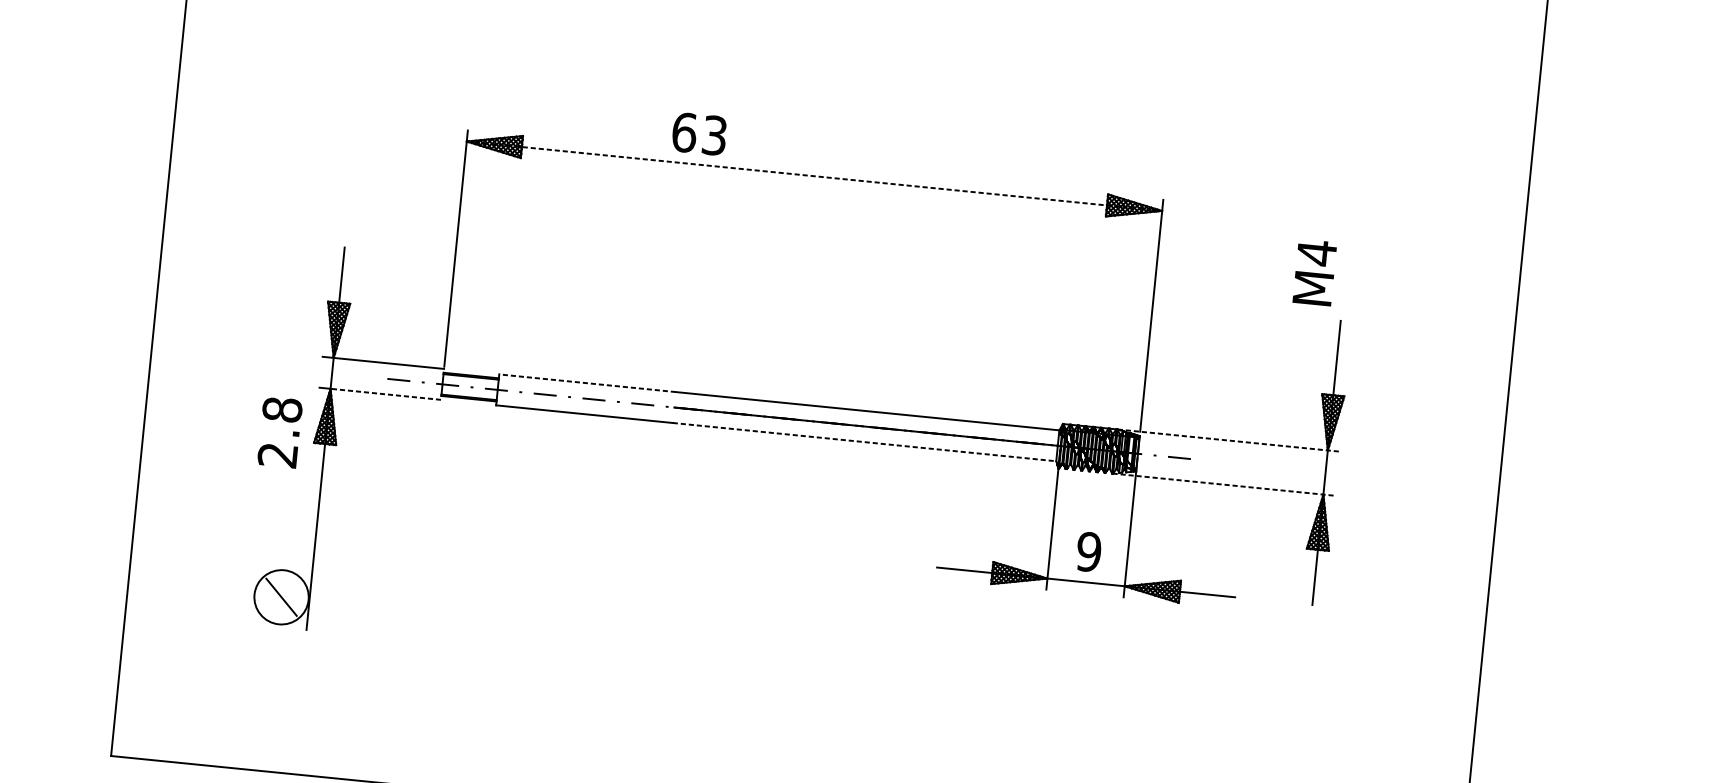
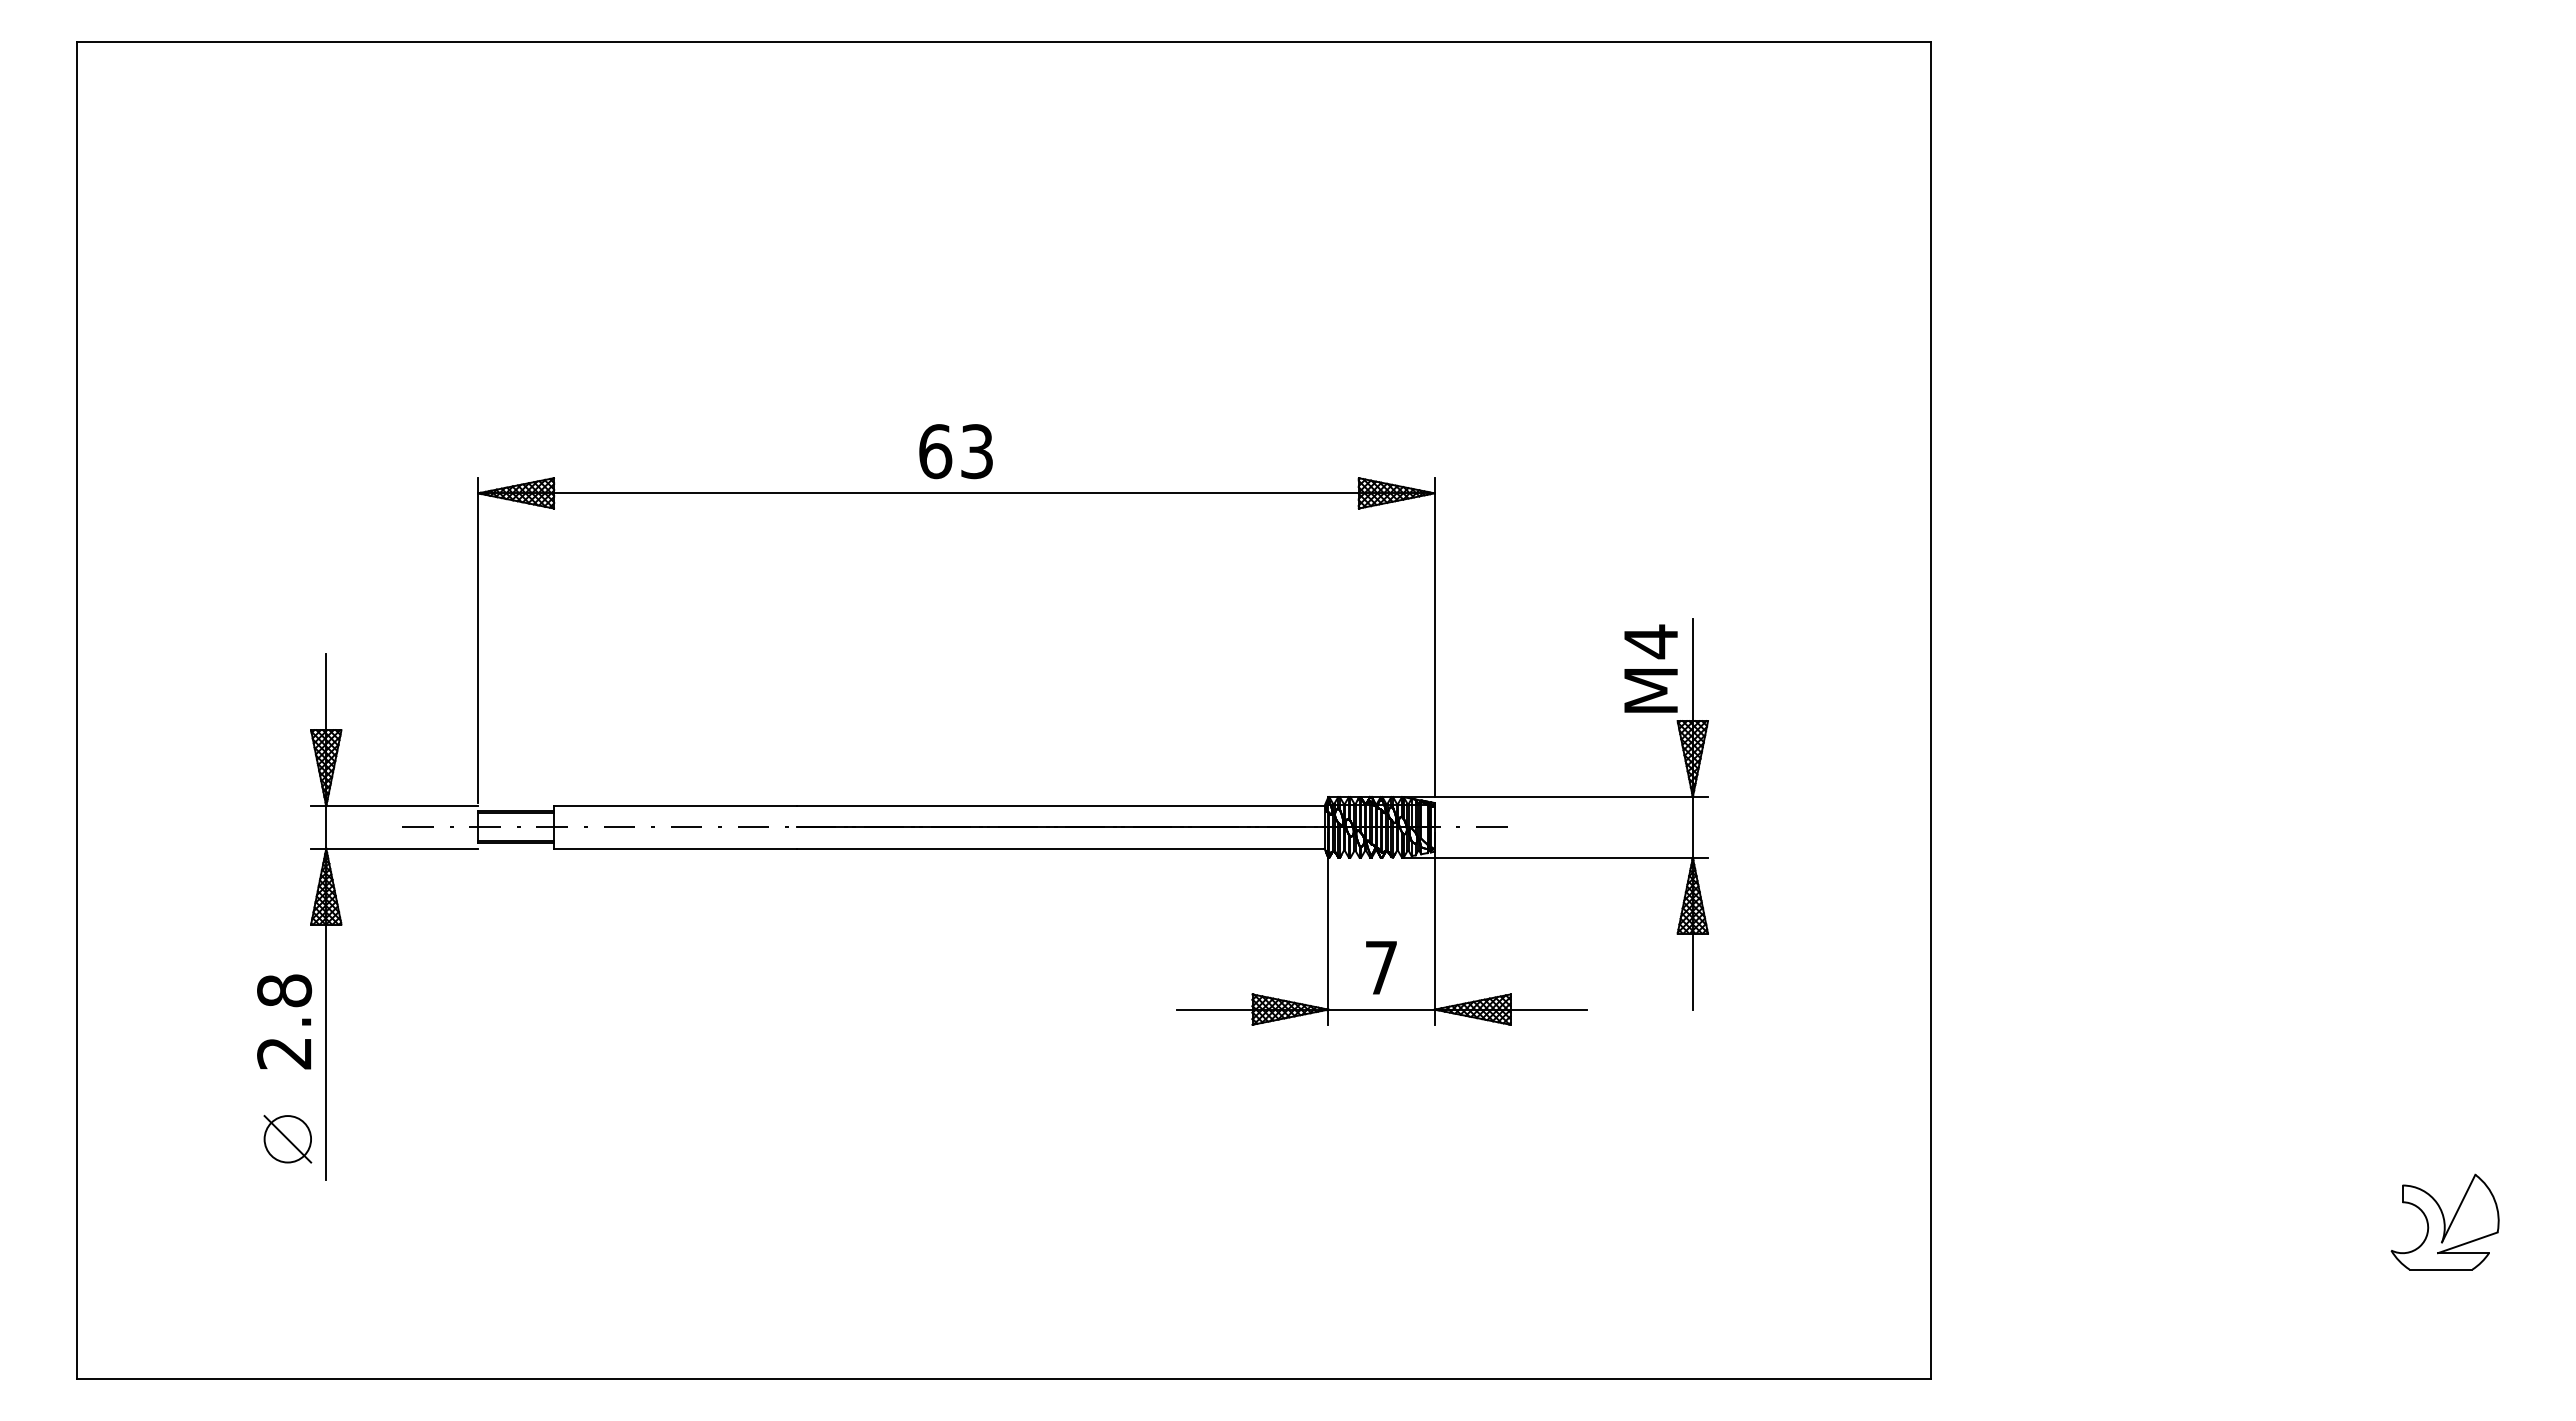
text: (699, 133) -> (955, 451), moved
line: (814, 176) -> (956, 493), dashed -> solid
text: (1314, 272) -> (1650, 668), moved
line: (587, 383) -> (675, 806), dashed -> solid
line: (386, 394) -> (402, 848), dashed -> solid
text: (280, 432) -> (284, 1021), moved
line: (1227, 440) -> (1555, 797), dashed -> solid
line: (864, 441) -> (1060, 848), dashed -> solid
line: (1223, 484) -> (1555, 857), dashed -> solid
text: (1088, 551) -> (1380, 967), 9 -> 7
circle: (281, 597) -> (287, 1139), size x0.62

